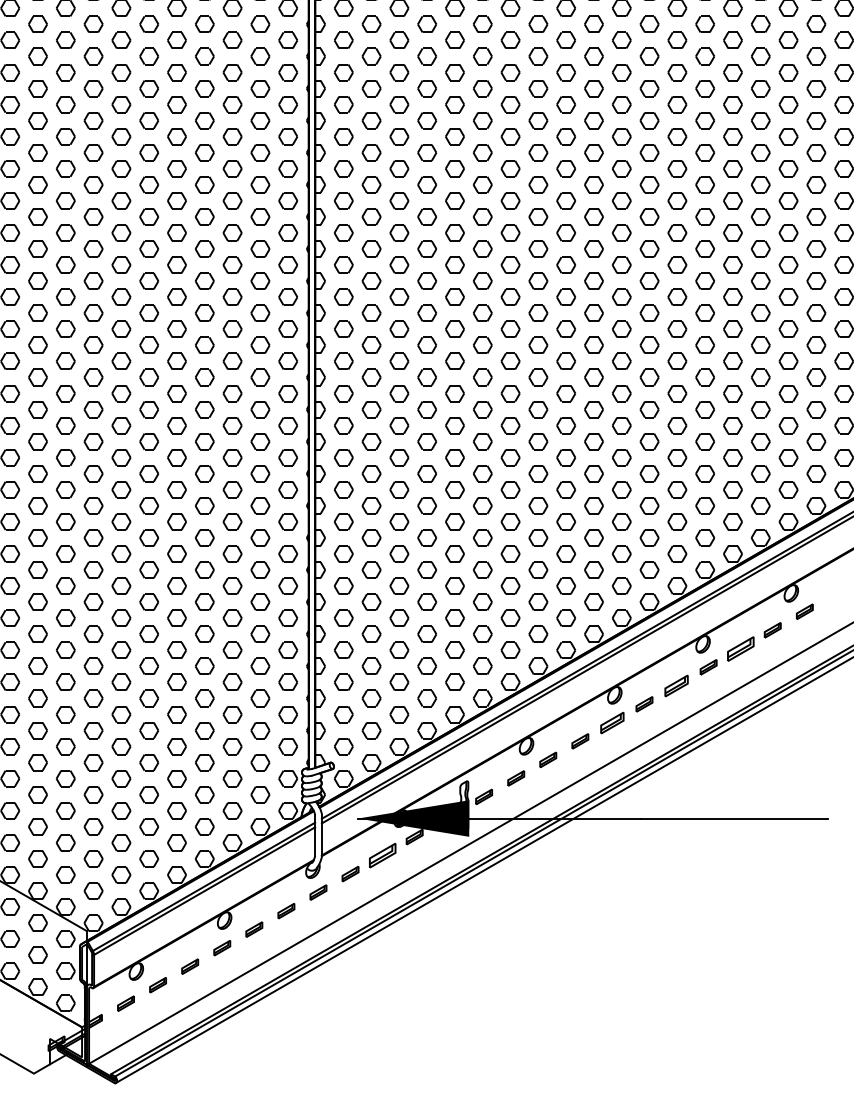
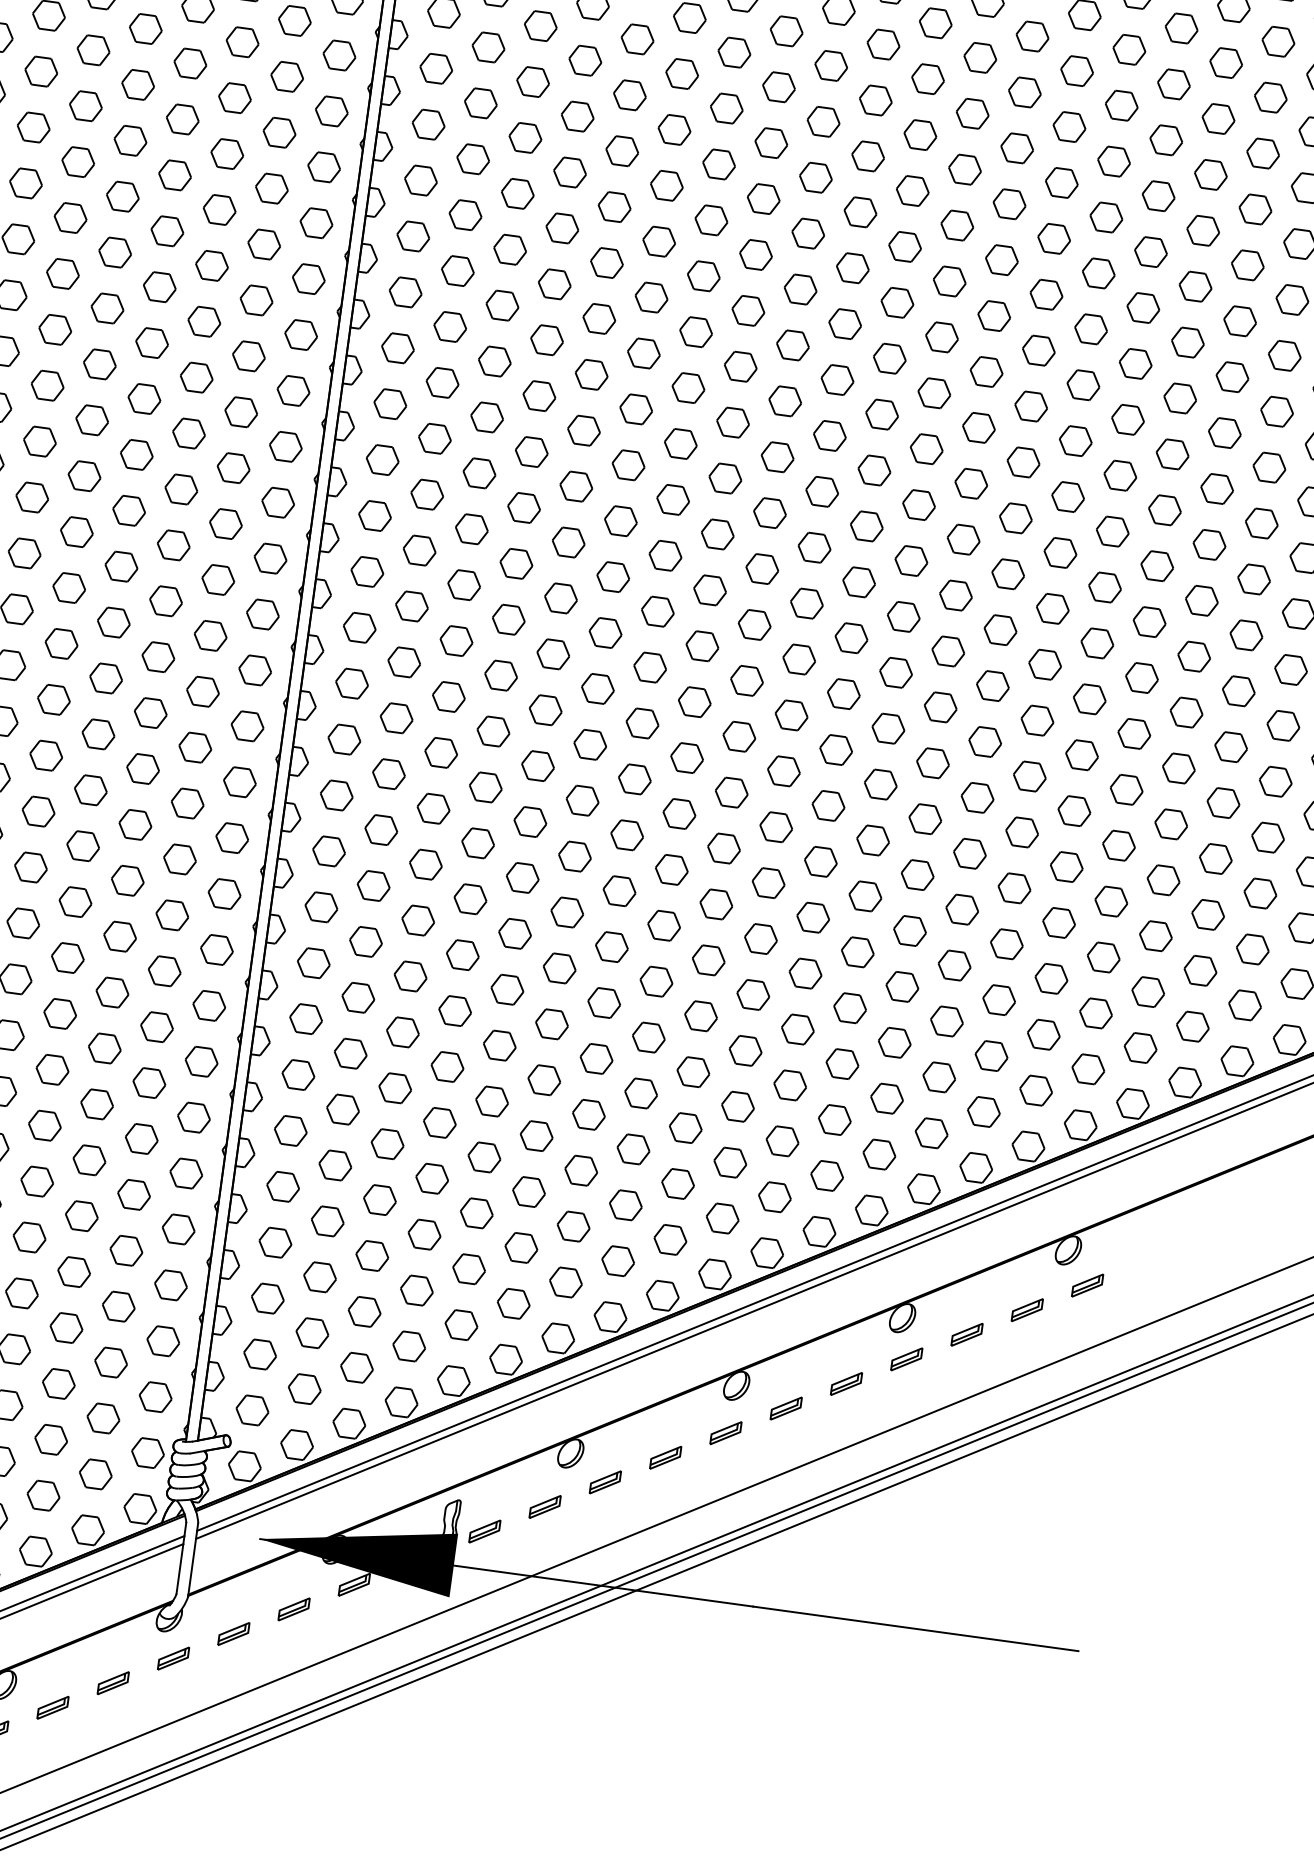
part: (740, 648) -> (966, 1334), size x0.62
part: (676, 685) -> (846, 1383), size x0.71
part: (612, 722) -> (726, 1432), size x0.71
part: (382, 855) -> (293, 1609), size x0.62

